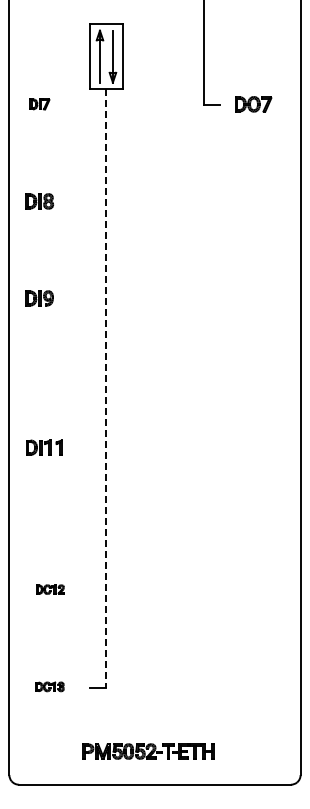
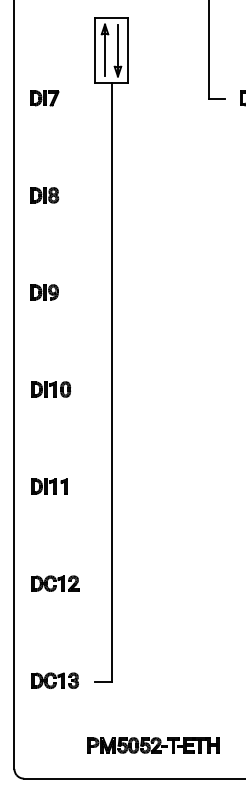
part: (39, 104) -> (44, 98), size x1.43
line: (106, 388) -> (111, 382), dashed -> solid
part: (45, 395) -> (50, 389), added
part: (44, 447) -> (49, 486), moved
part: (50, 589) -> (55, 583), size x1.67
part: (49, 686) -> (54, 680), size x1.67

